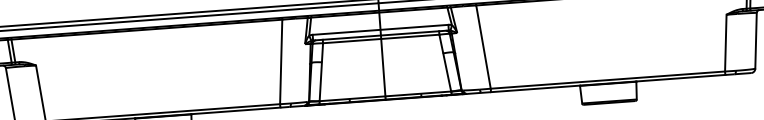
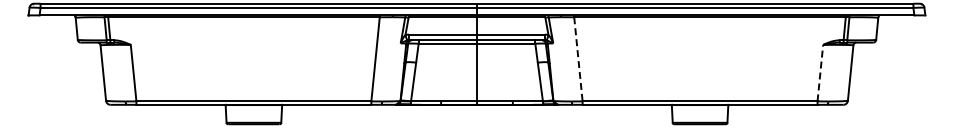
line: (725, 42) -> (820, 72), solid -> dashed
line: (483, 47) -> (578, 59), solid -> dashed

